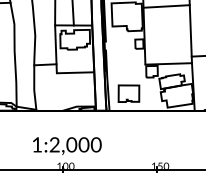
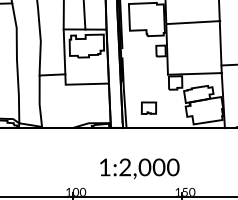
line: (166, 6) -> (193, 22), moved
part: (128, 92) -> (148, 107), size x0.6
text: (67, 145) -> (139, 168), moved

